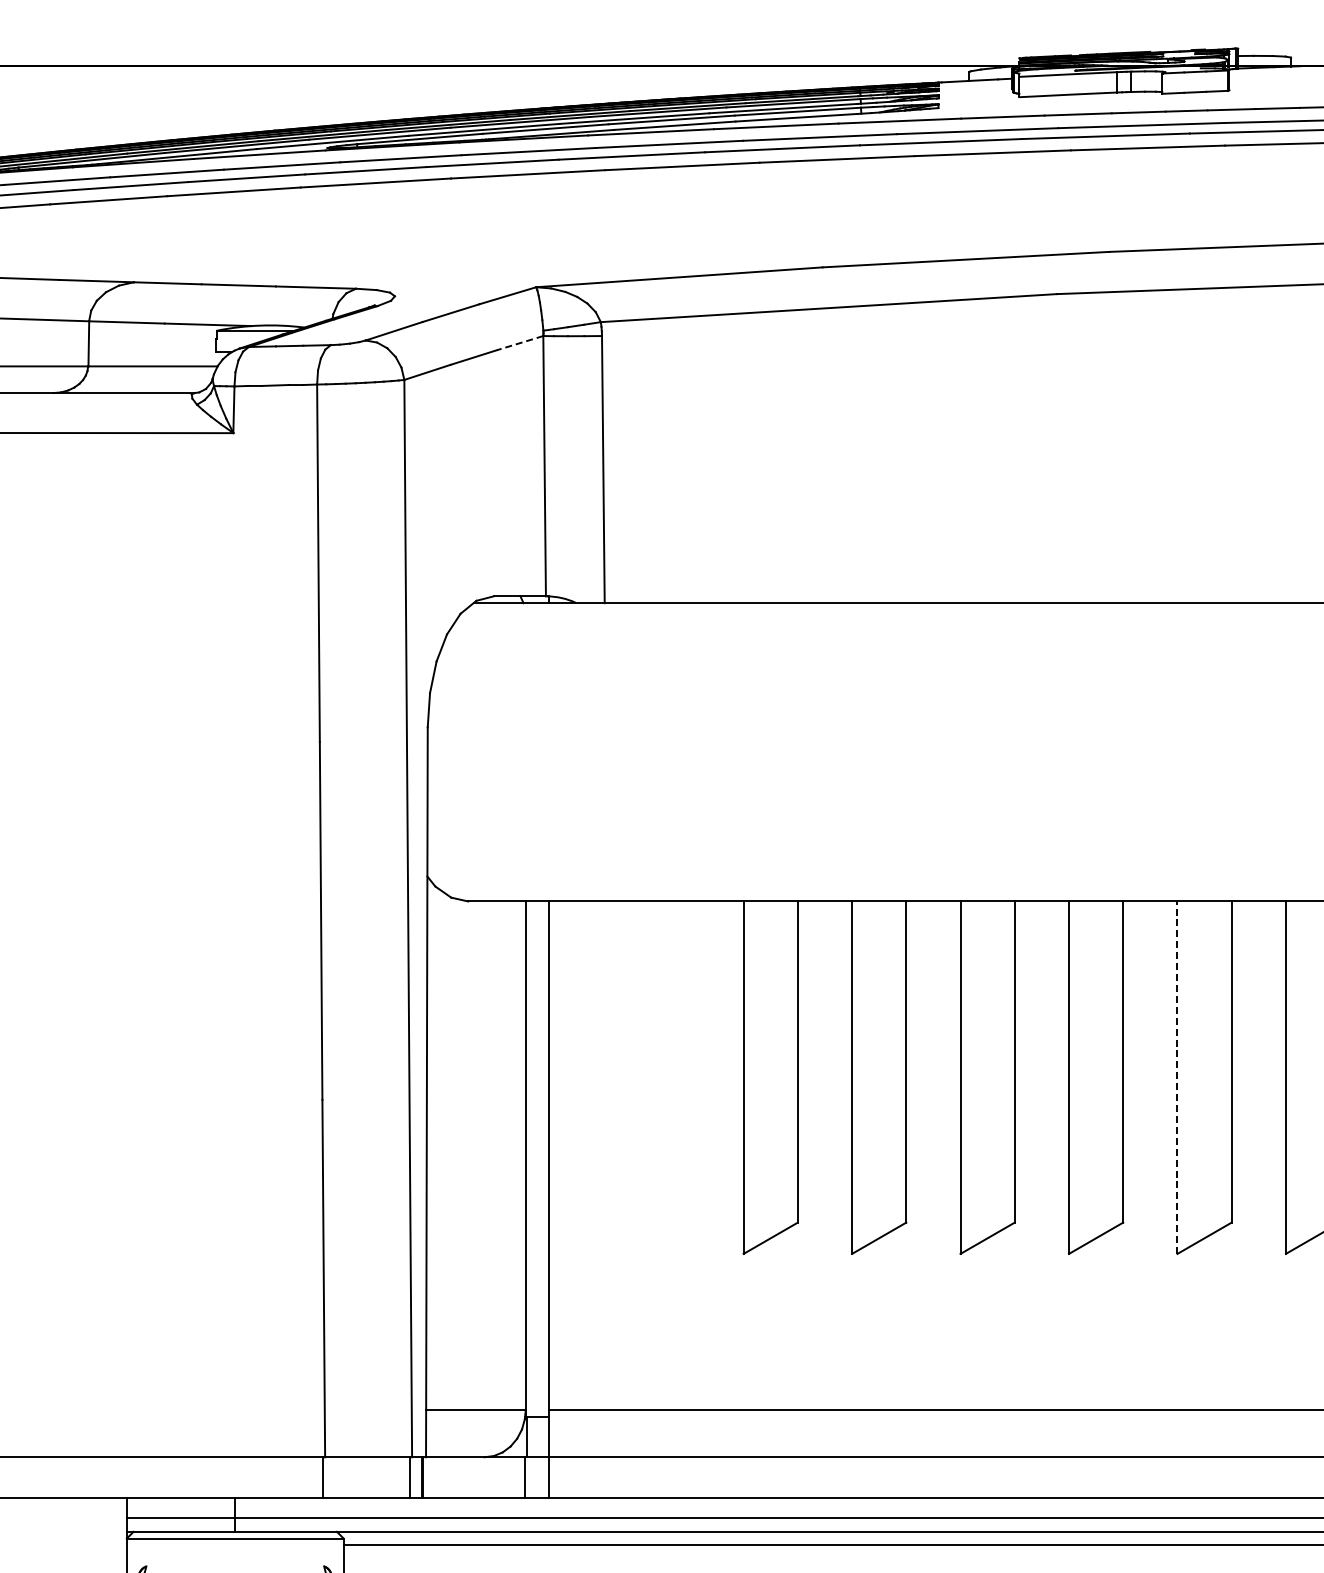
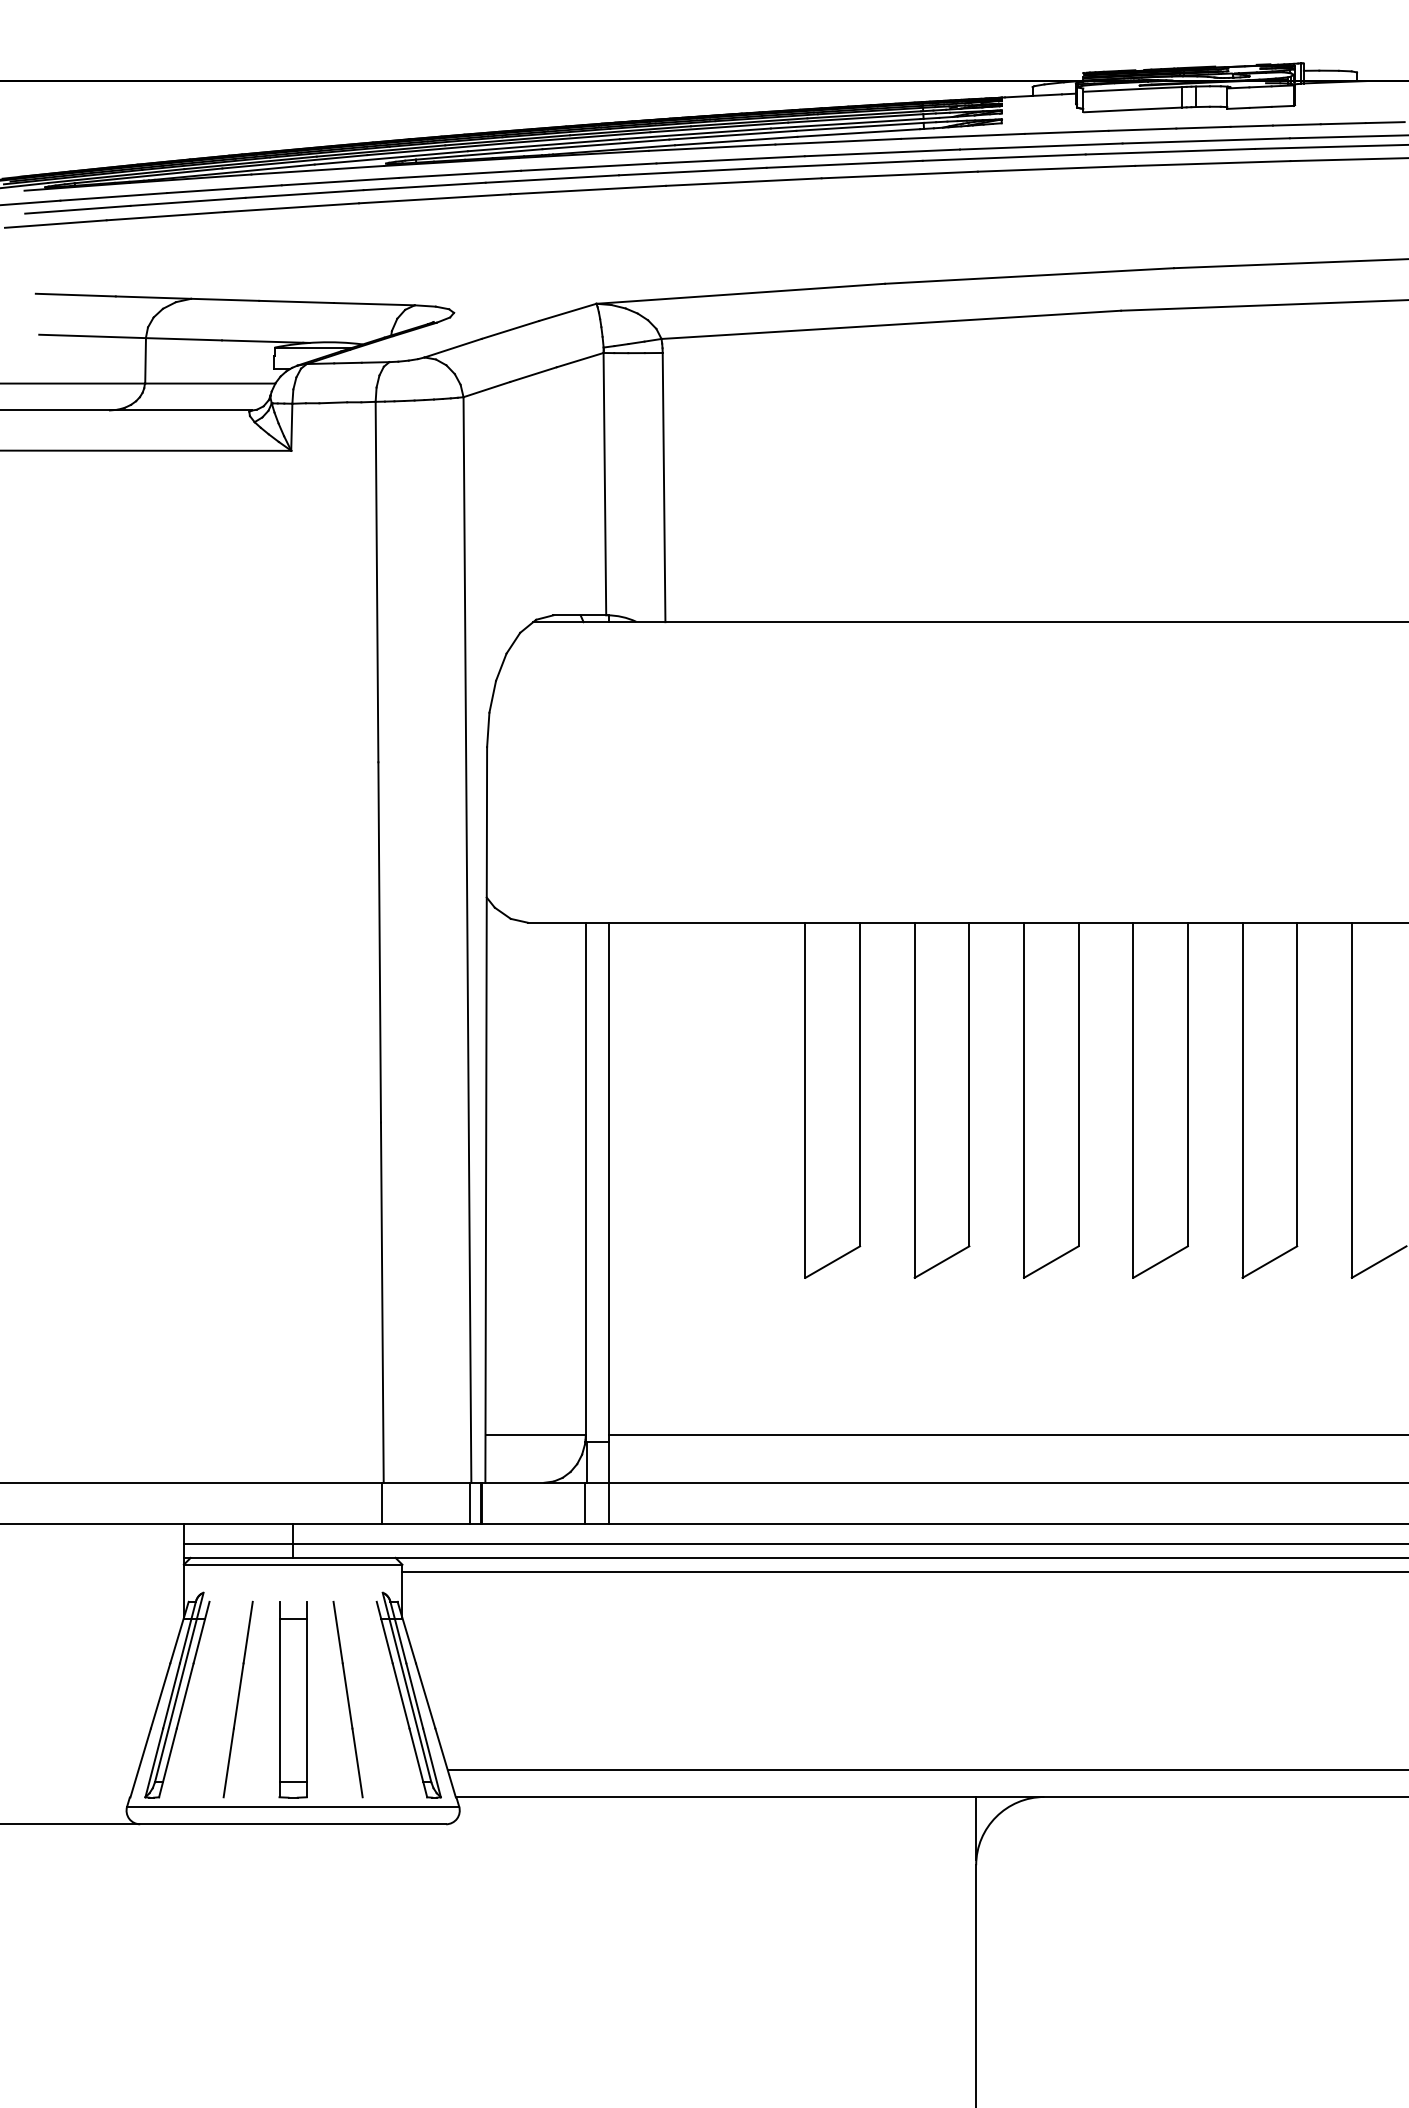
line: (519, 343) -> (579, 360), dashed -> solid
line: (1177, 1077) -> (1242, 1100), dashed -> solid

